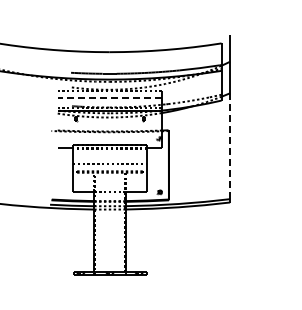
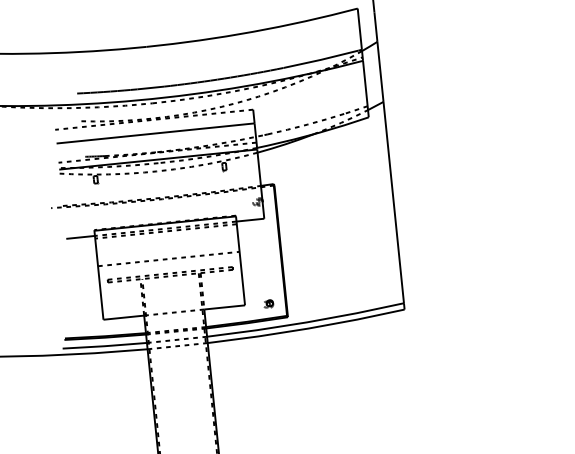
line: (109, 97) -> (155, 133), dashed -> solid
line: (230, 146) -> (394, 202), dashed -> solid

